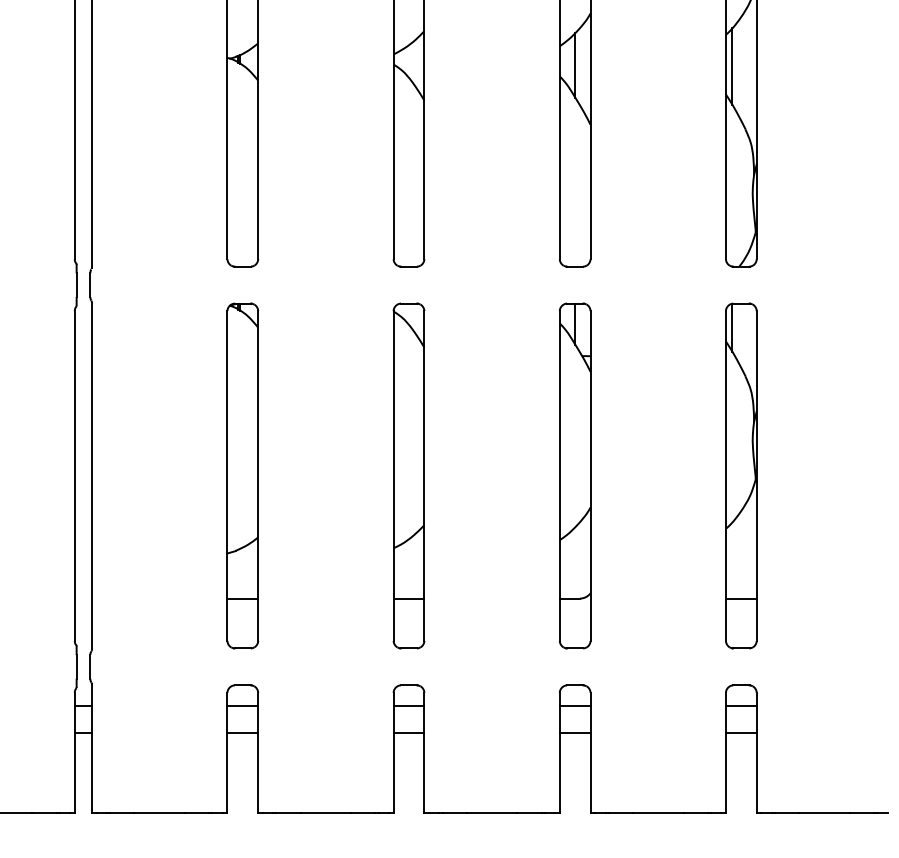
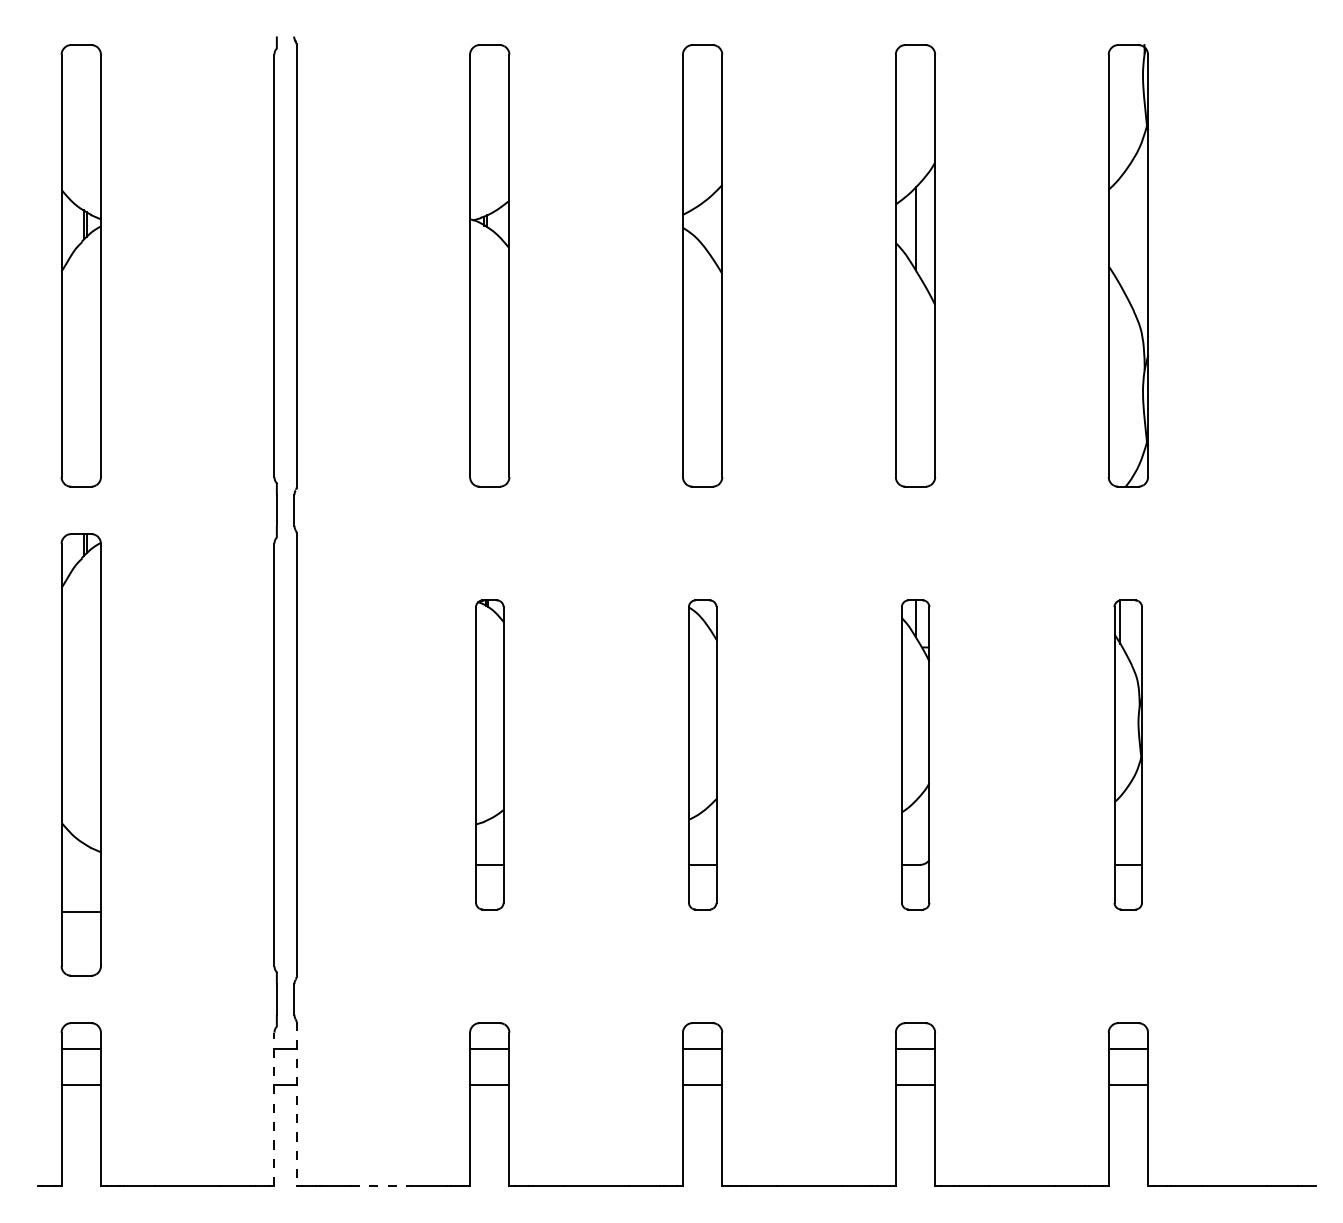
line: (732, 66) -> (1116, 230), removed
part: (242, 475) -> (489, 754), size x0.7
part: (408, 475) -> (702, 754), size x0.7
part: (575, 475) -> (915, 754), size x0.7
part: (740, 475) -> (1127, 754), size x0.7
line: (91, 748) -> (296, 1104), solid -> dashed
line: (74, 752) -> (274, 1109), solid -> dashed
line: (159, 812) -> (383, 1186), solid -> dashed

